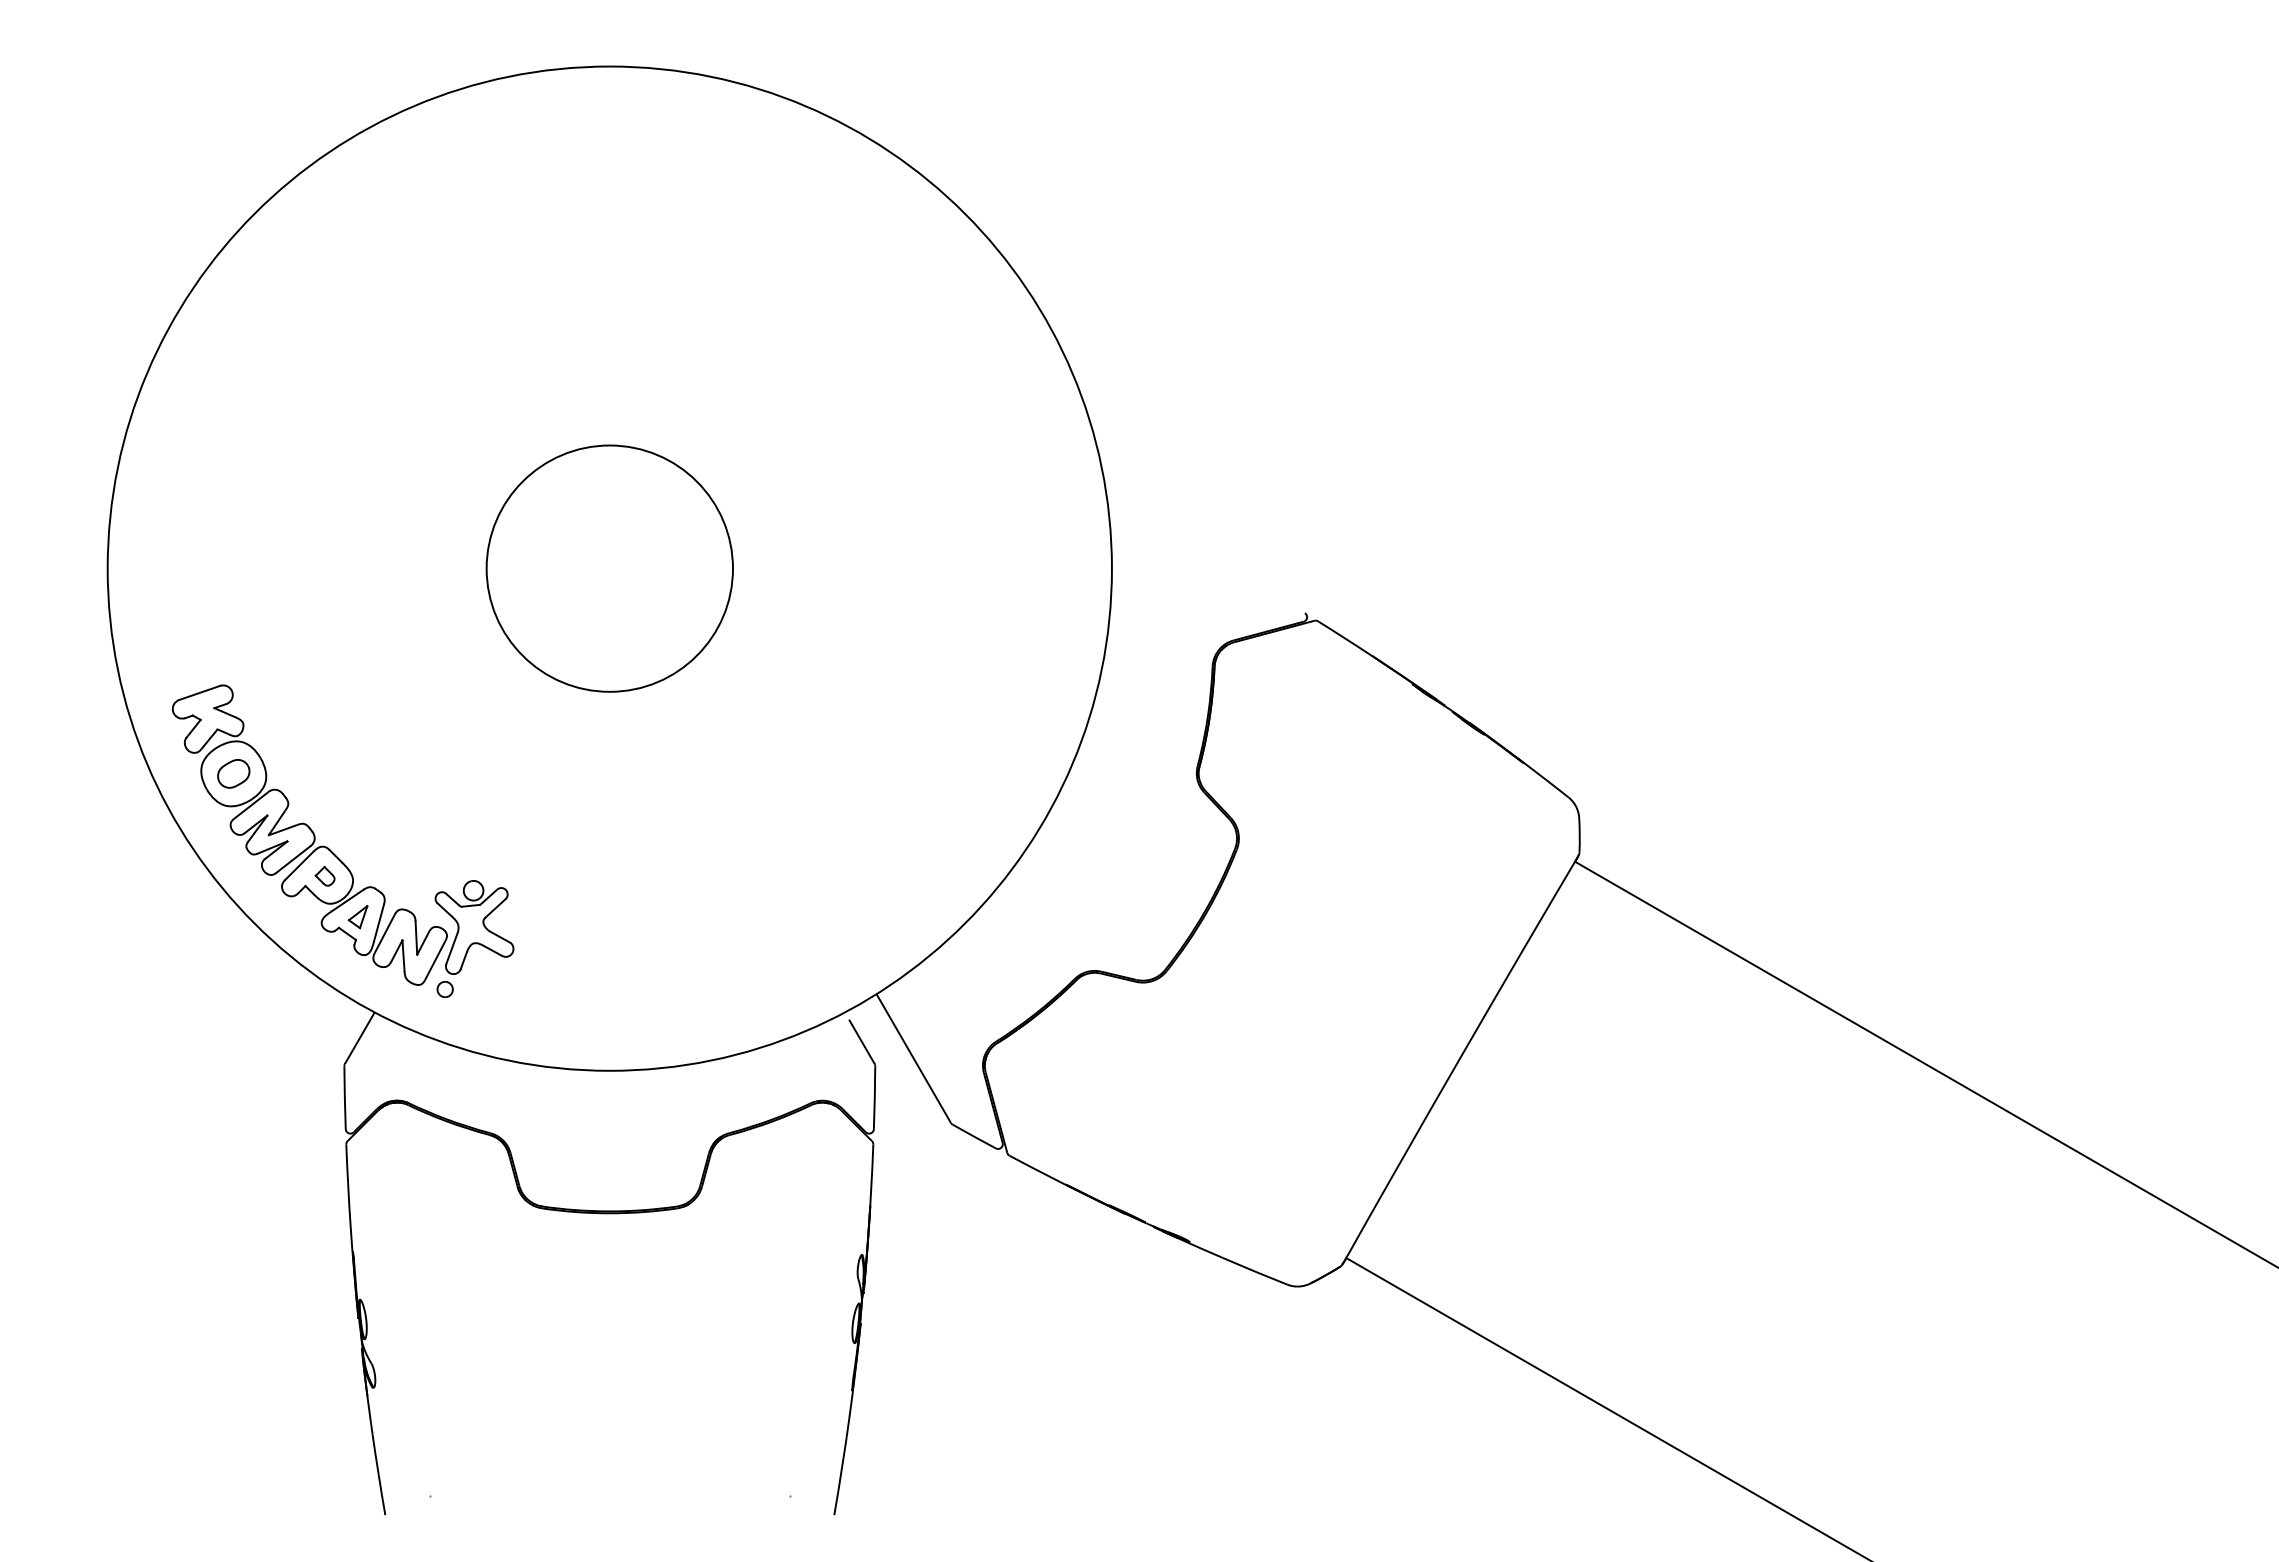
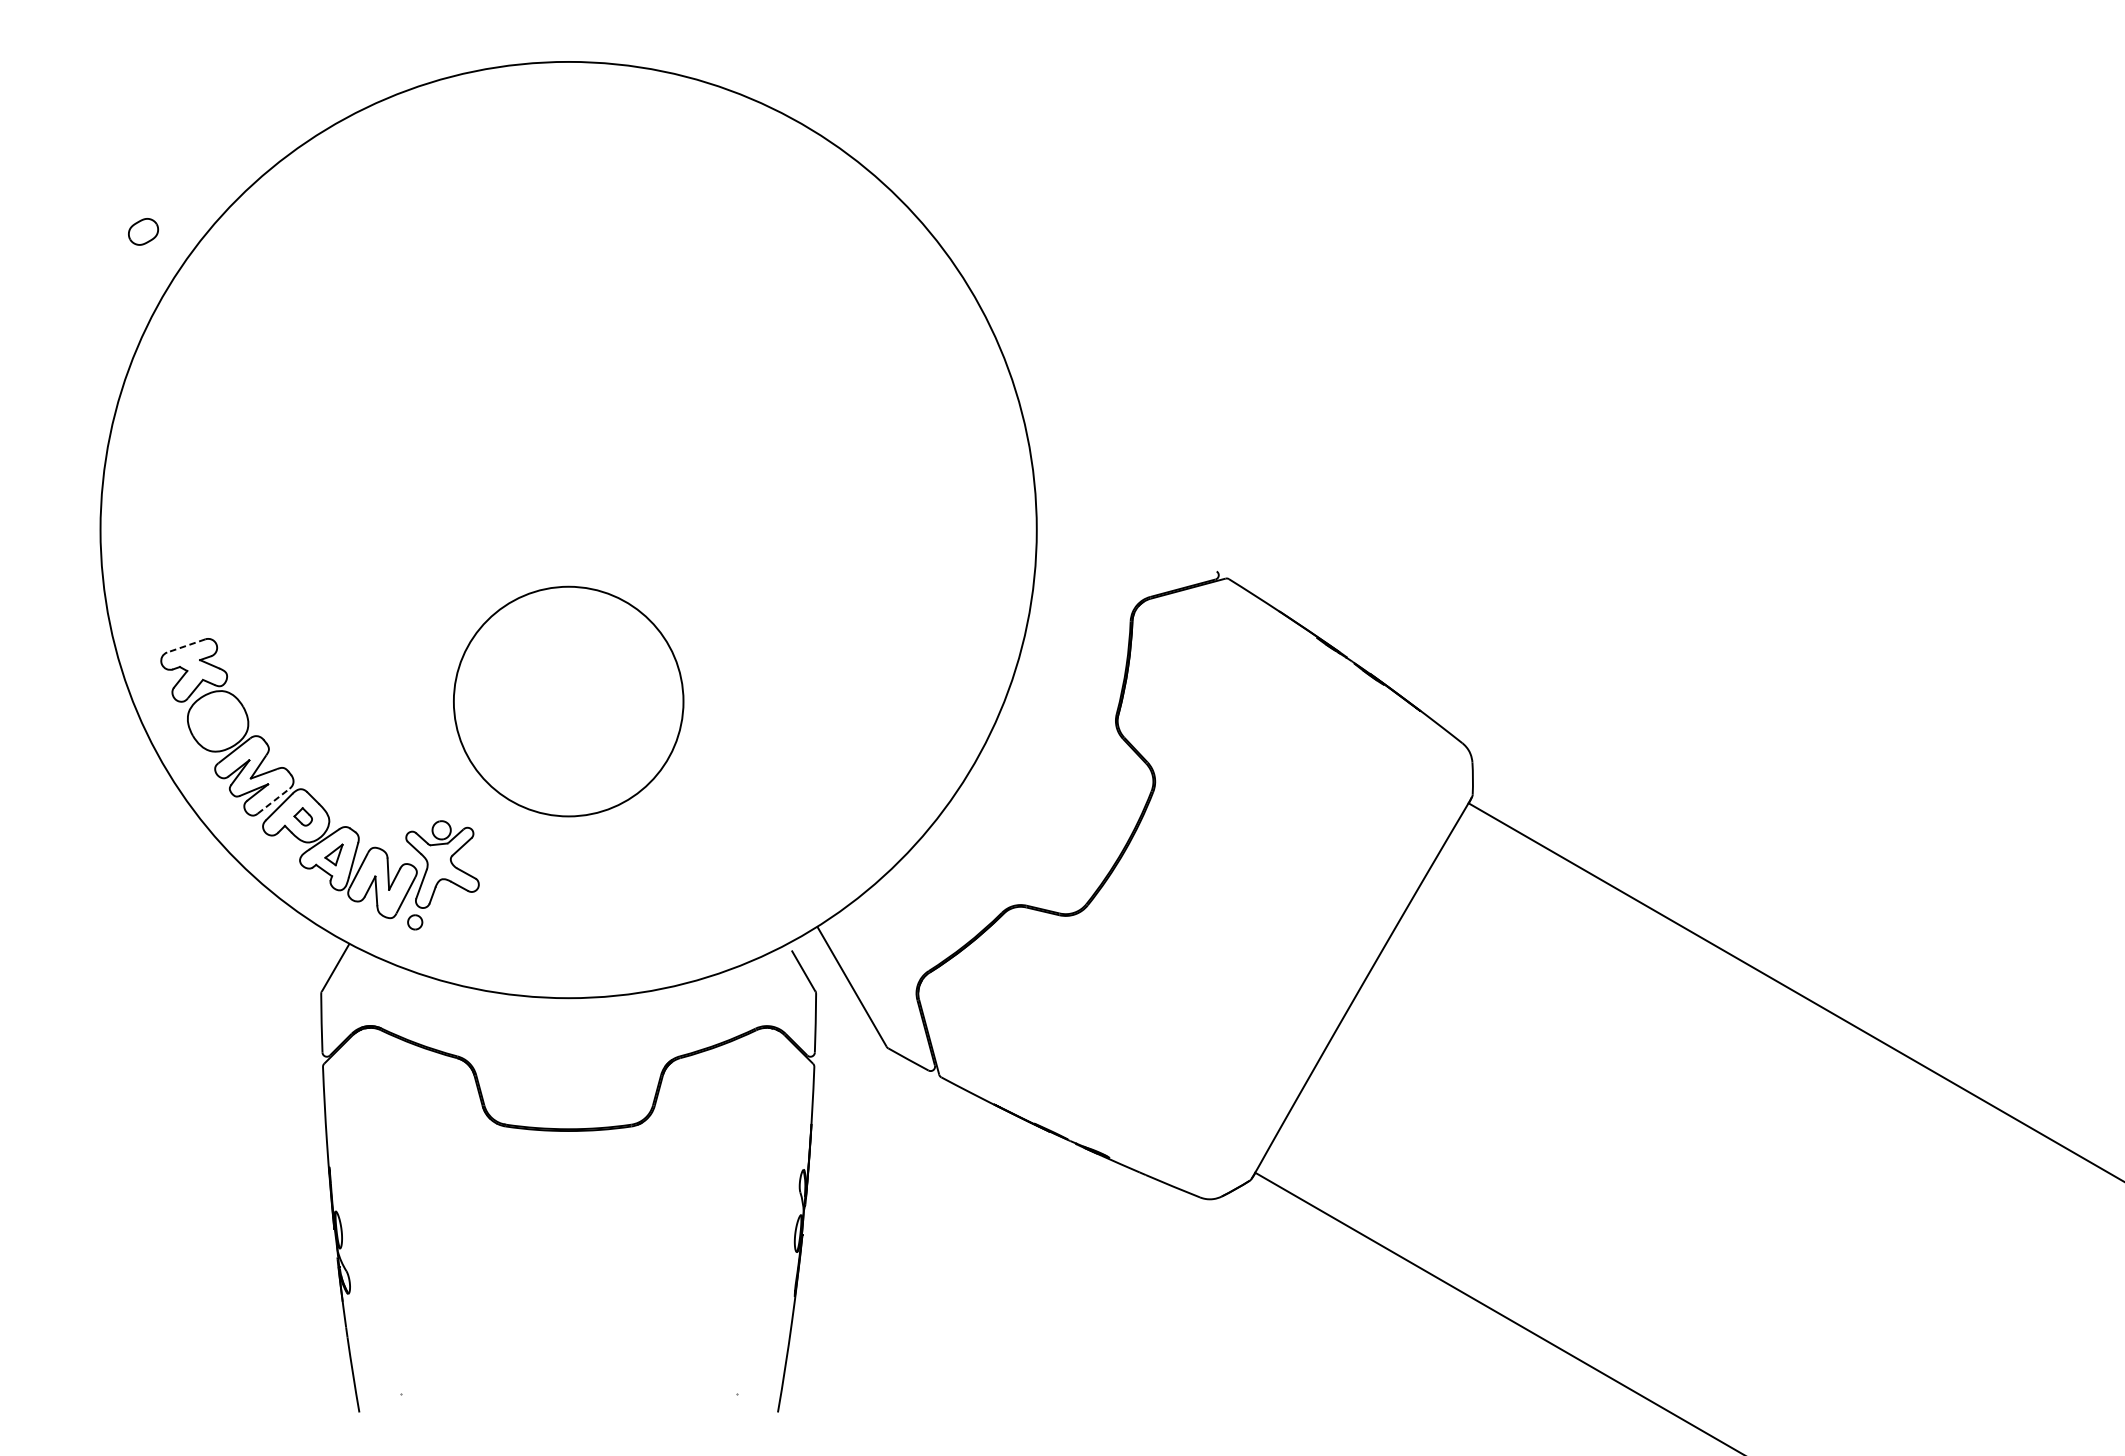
circle: (609, 568) -> (568, 701), moved
line: (199, 692) -> (186, 645), solid -> dashed
part: (233, 773) -> (143, 231), moved
line: (293, 859) -> (273, 801), solid -> dashed

